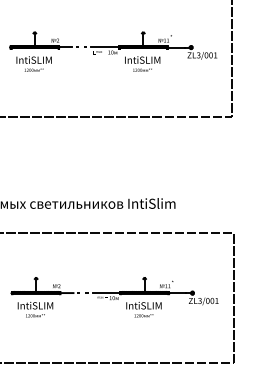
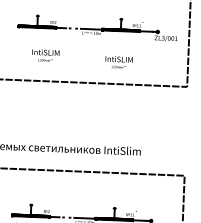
text: (33, 63) -> (45, 55), moved
text: (142, 63) -> (118, 61), moved

